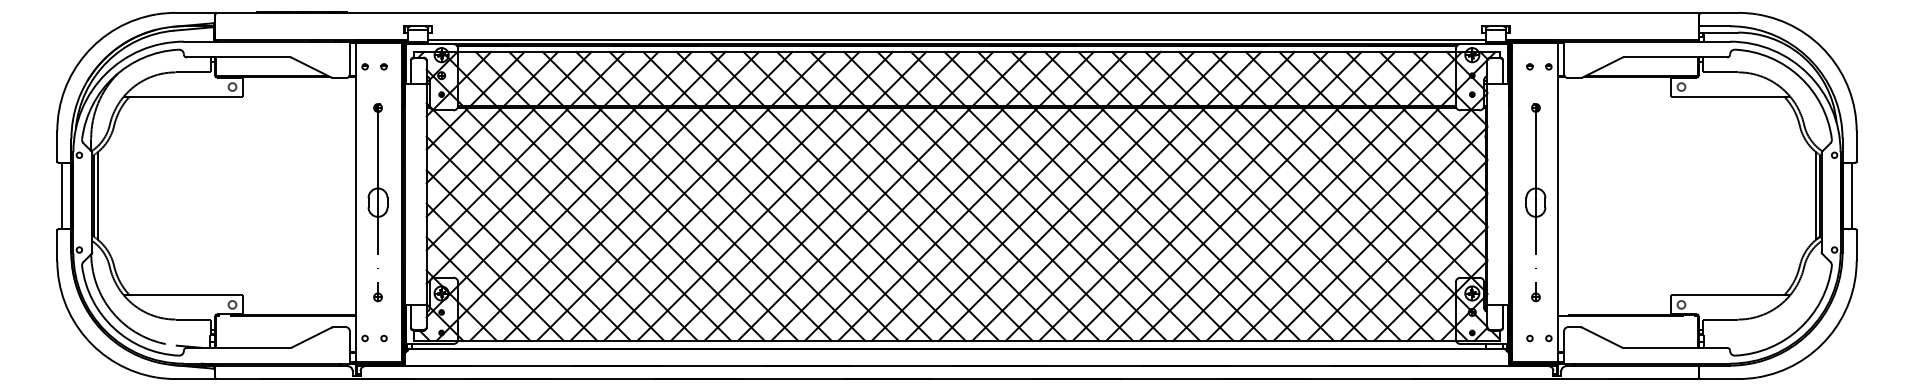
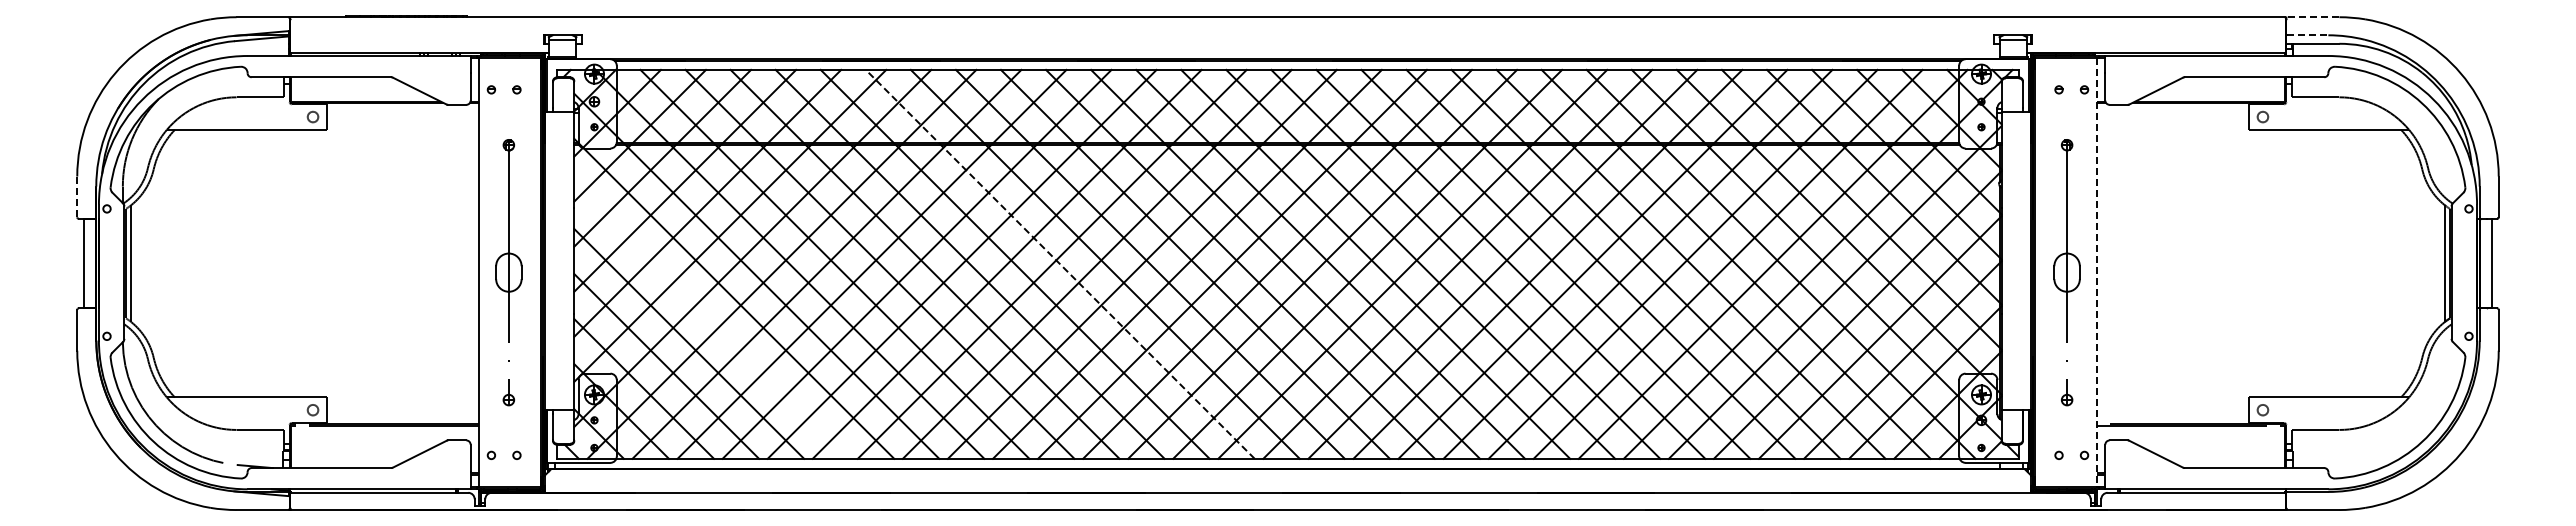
line: (1718, 13) -> (2312, 17), solid -> dashed
line: (1714, 26) -> (2307, 35), solid -> dashed
line: (956, 39) -> (1287, 53), removed
line: (57, 146) -> (77, 197), solid -> dashed
line: (787, 196) -> (1059, 264), solid -> dashed
line: (1557, 202) -> (2096, 272), solid -> dashed
line: (528, 238) -> (711, 320), removed

